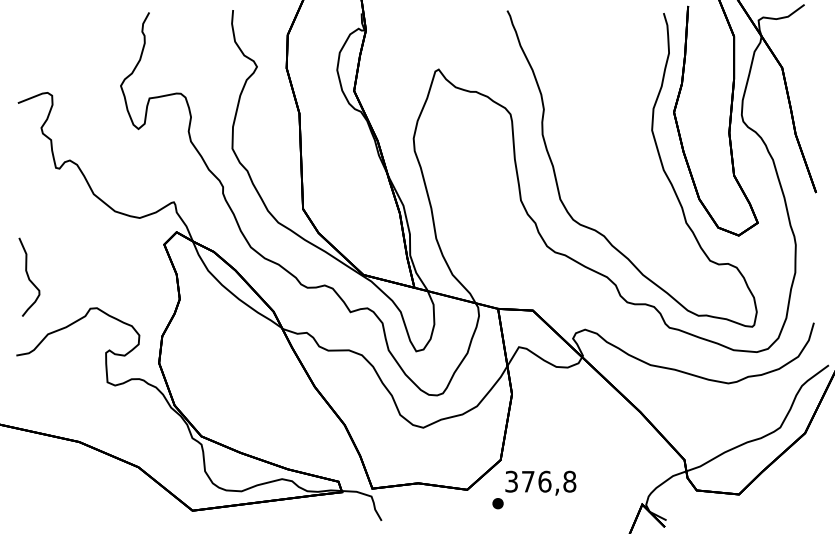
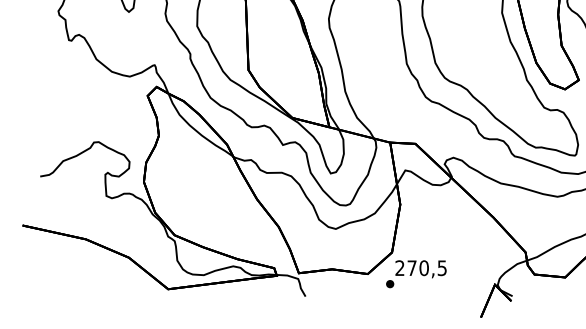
curve: (29, 276) -> (49, 119), removed
text: (540, 481) -> (421, 268), 376,8 -> 270,5

